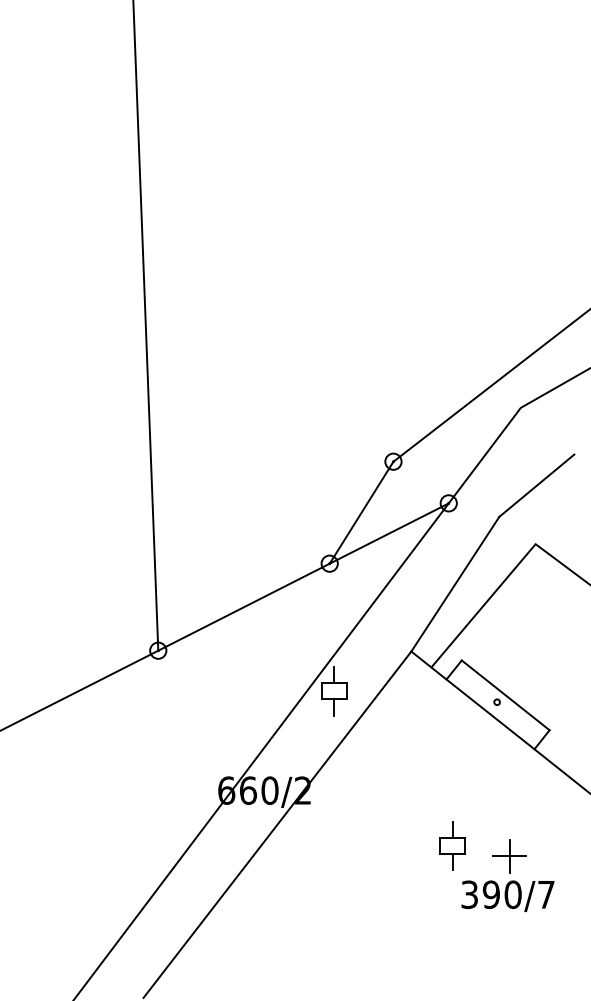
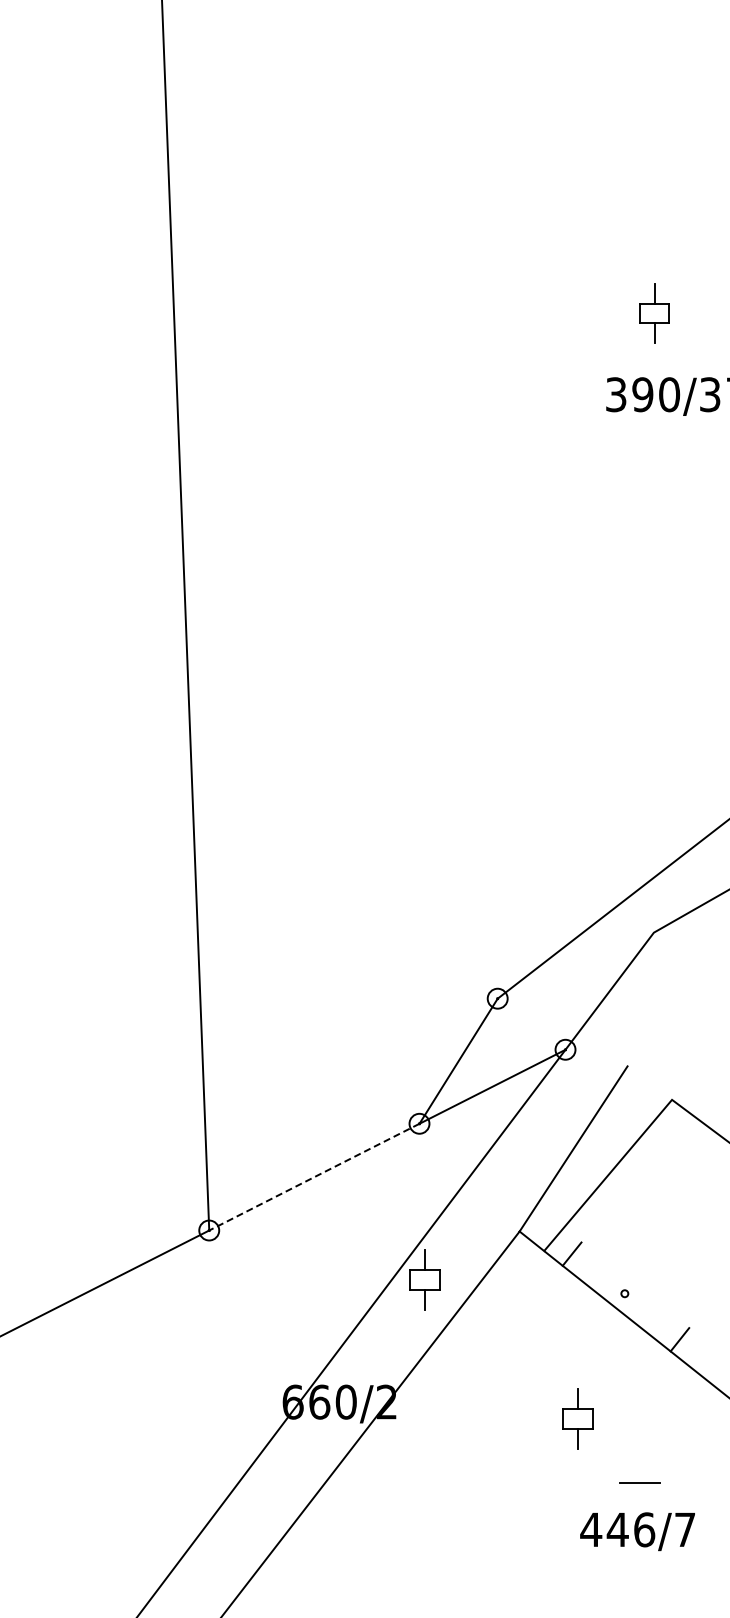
line: (536, 485) -> (673, 1027), removed
line: (244, 607) -> (314, 1177), solid -> dashed
line: (505, 695) -> (635, 1285), removed
part: (452, 845) -> (577, 1418), moved
line: (509, 856) -> (640, 1482), removed
text: (491, 894) -> (617, 1529), 390/7 -> 446/7

